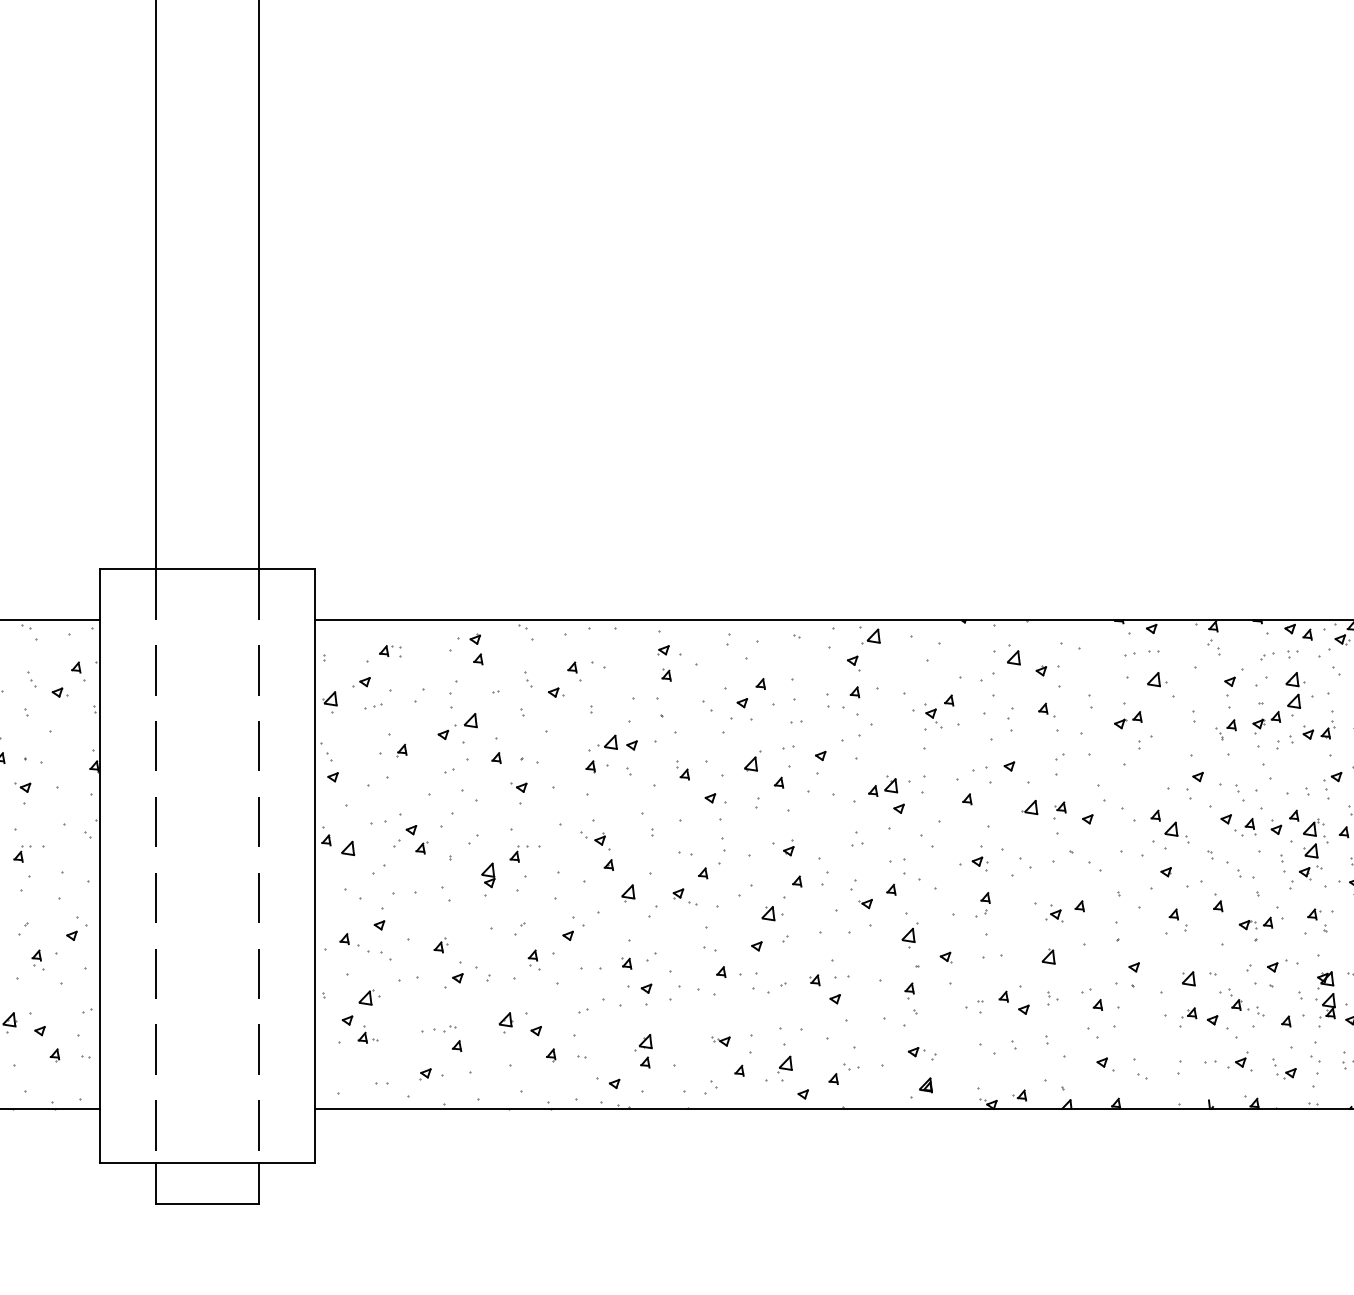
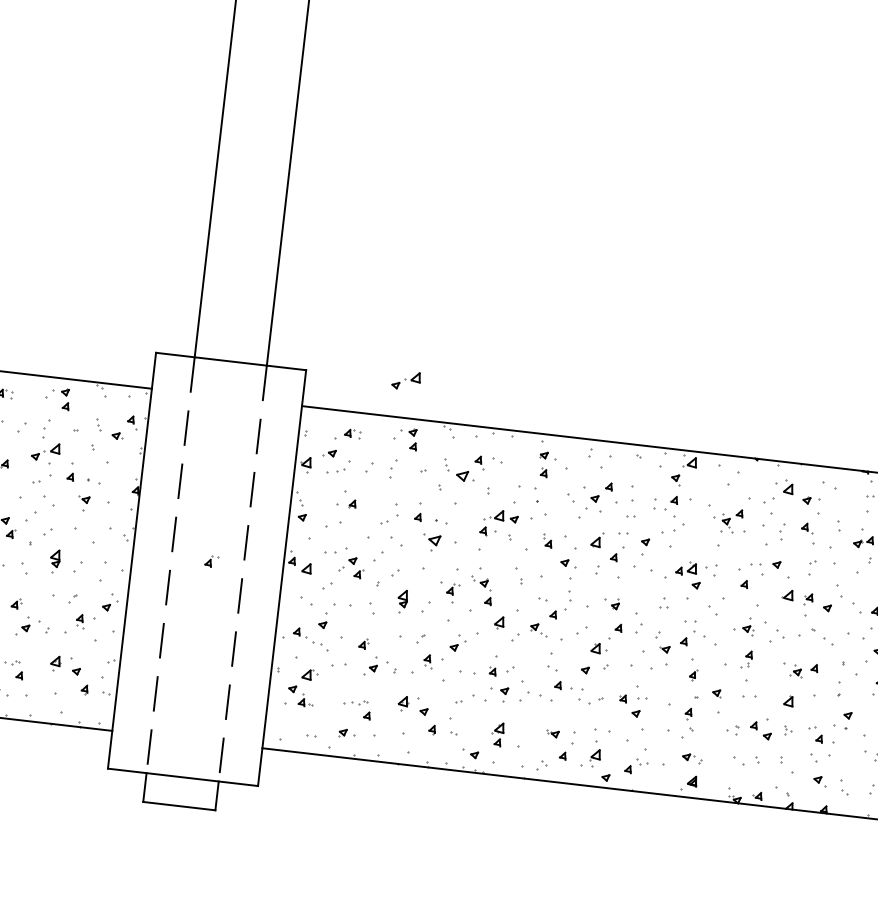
part: (556, 692) -> (465, 476), size x1.6
part: (373, 706) -> (336, 471), size x1.6
part: (457, 726) -> (406, 380), moved
part: (518, 787) -> (431, 539), size x1.6
part: (22, 853) -> (211, 561), moved
part: (518, 853) -> (453, 589), moved
part: (909, 935) -> (693, 675), size x0.6

